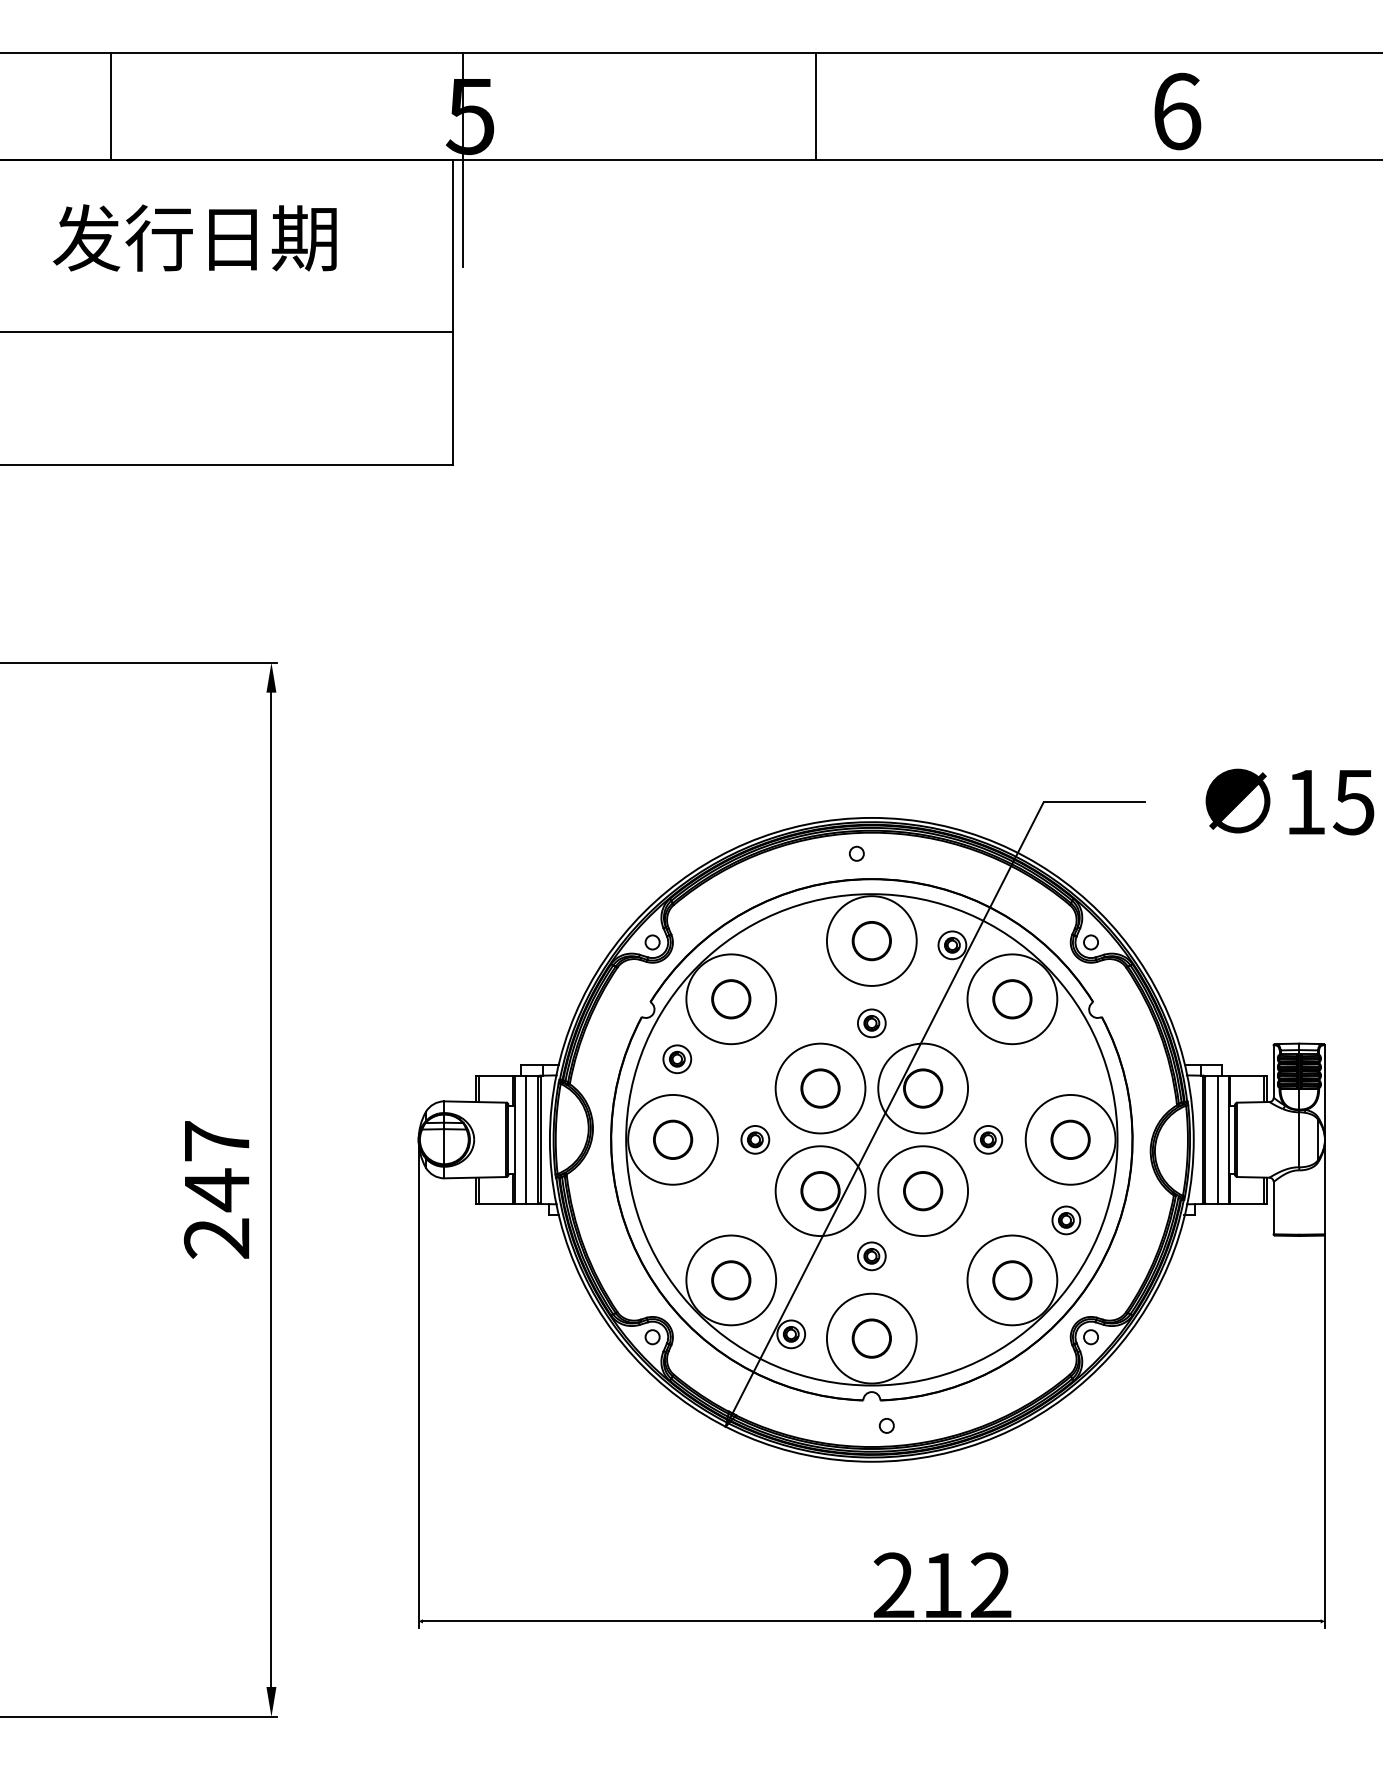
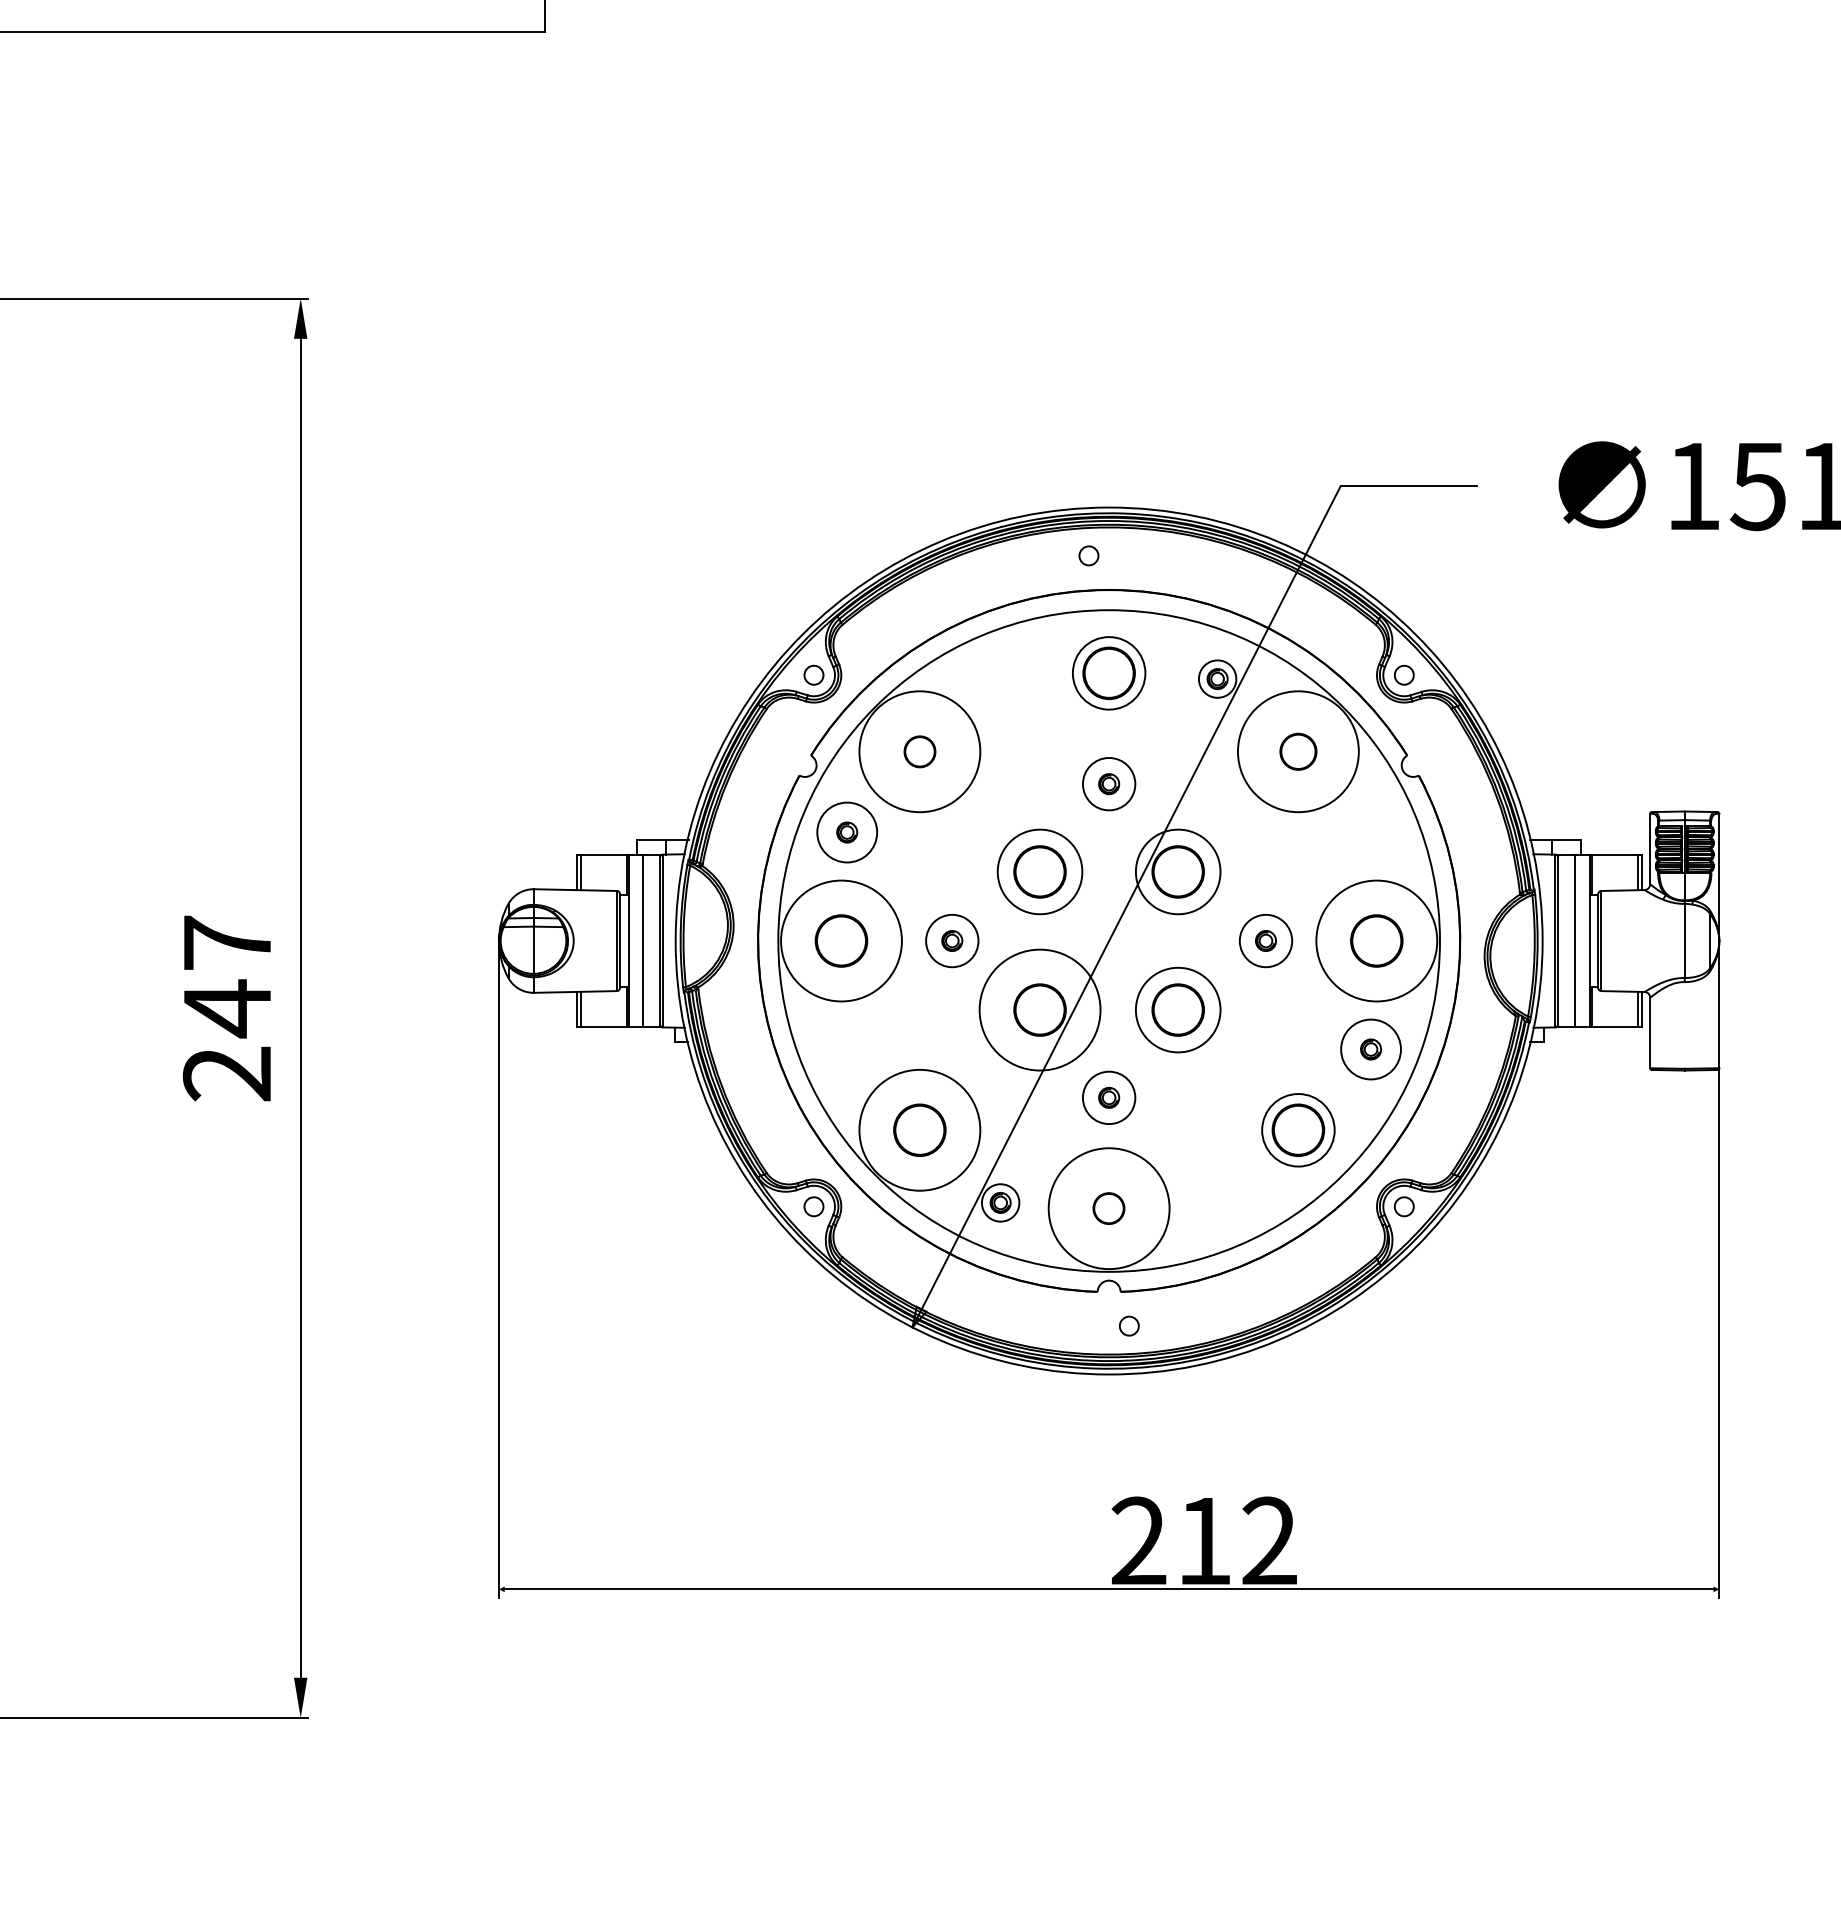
circle: (871, 940) -> (1108, 672), size x0.6
circle: (731, 999) -> (920, 752), size x0.6
circle: (1012, 999) -> (1298, 752), size x0.7
circle: (871, 1023) -> (1108, 784), size x1.4
circle: (677, 1059) -> (847, 832), size x1.6
circle: (820, 1088) -> (1040, 871), size x0.7
circle: (923, 1088) -> (1178, 871), size x0.7
circle: (755, 1139) -> (952, 940), size x1.4
circle: (988, 1139) -> (1266, 940), size x1.4
circle: (923, 1191) -> (1178, 1010), size x0.7
circle: (1066, 1220) -> (1371, 1049), size x1.6
circle: (871, 1256) -> (1108, 1098), size x1.4
circle: (1012, 1280) -> (1298, 1130), size x0.6
circle: (871, 1338) -> (1108, 1208), size x0.6

